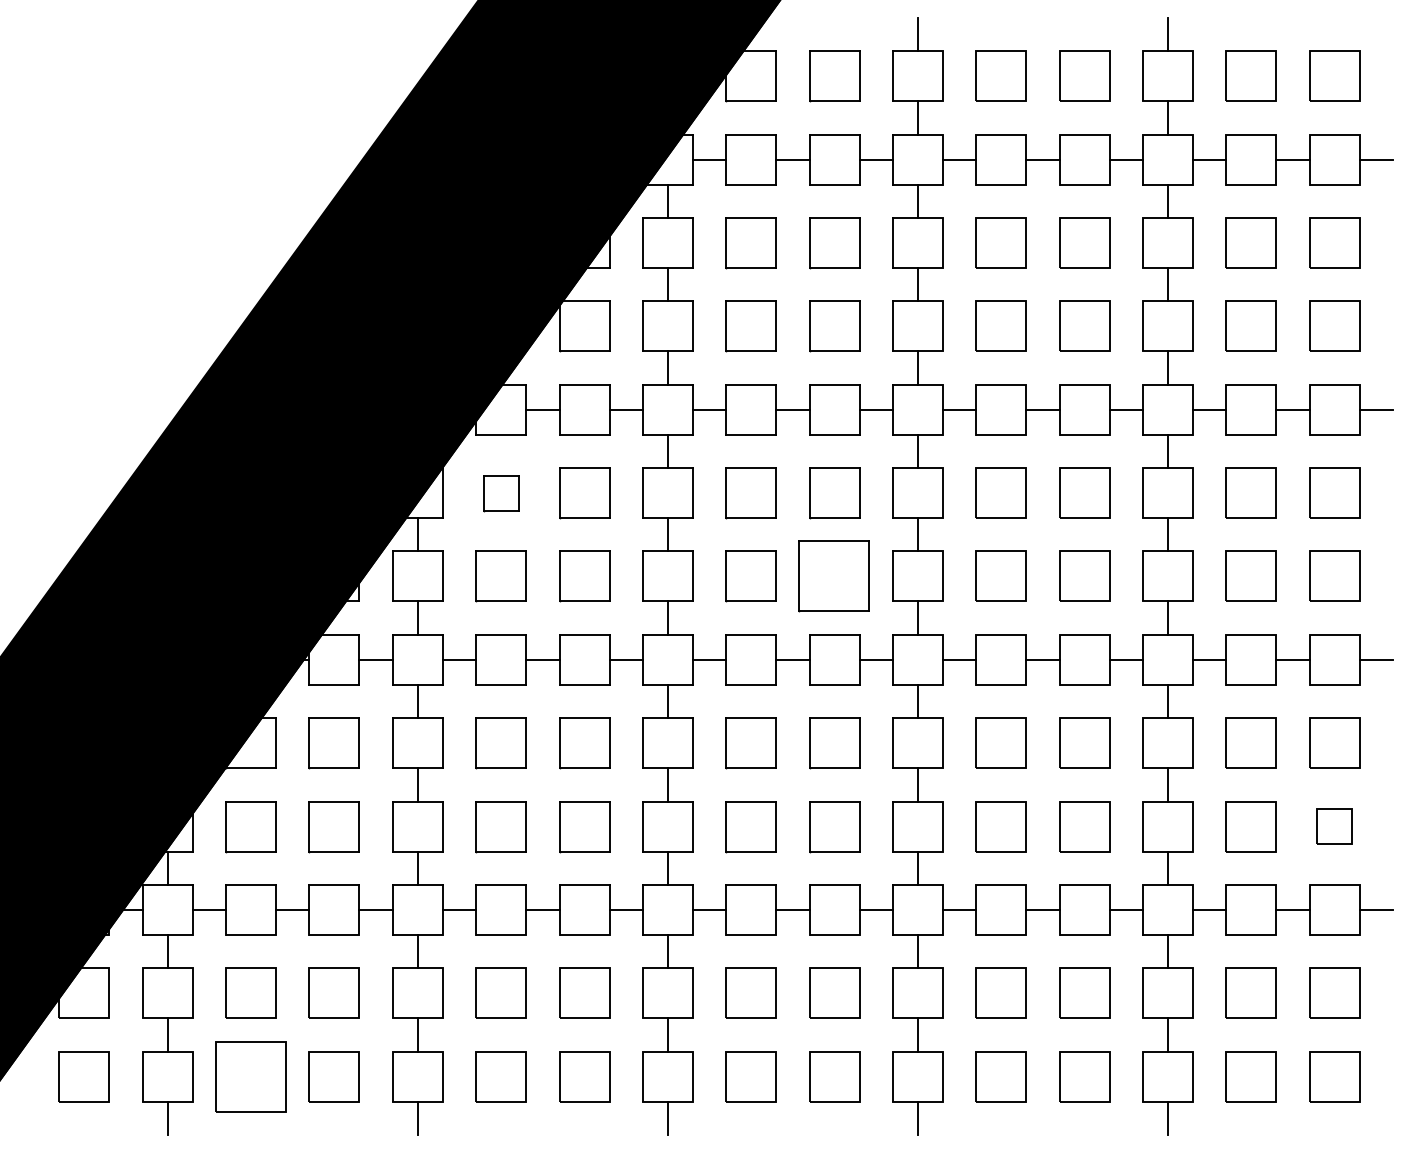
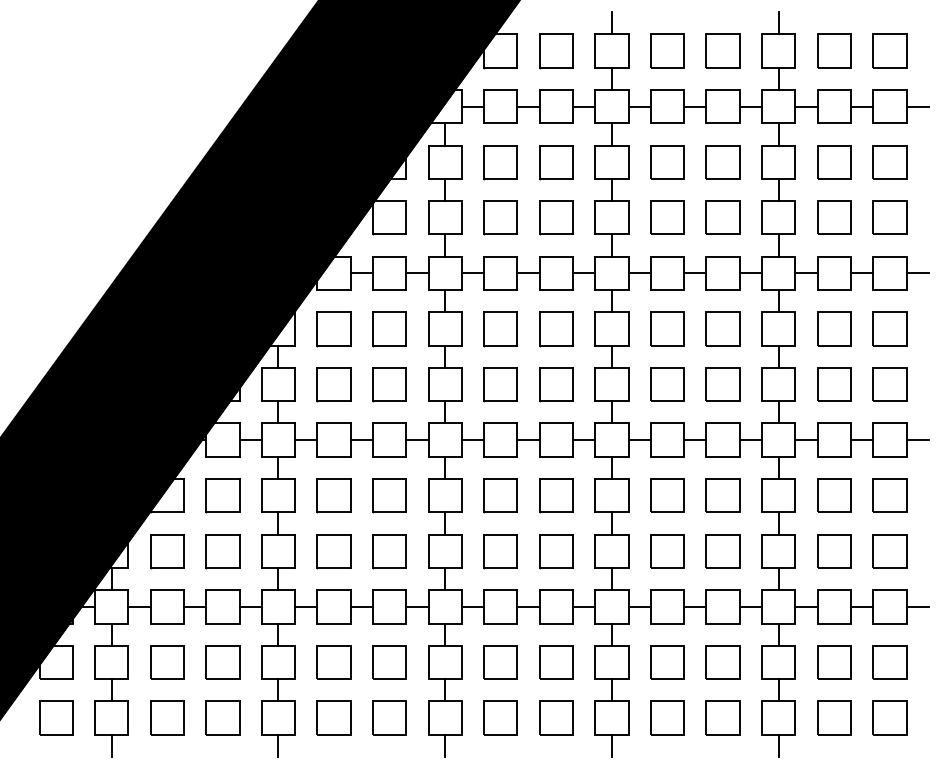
part: (500, 494) -> (333, 329), size x1.43
part: (834, 576) -> (556, 384), size x0.71
part: (1334, 826) -> (889, 551), size x1.43
part: (251, 1075) -> (167, 717), size x0.71

